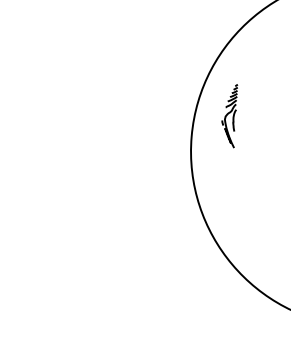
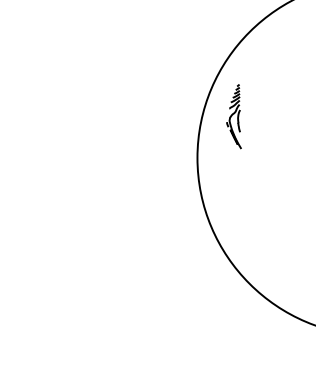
part: (229, 115) -> (233, 116), moved

